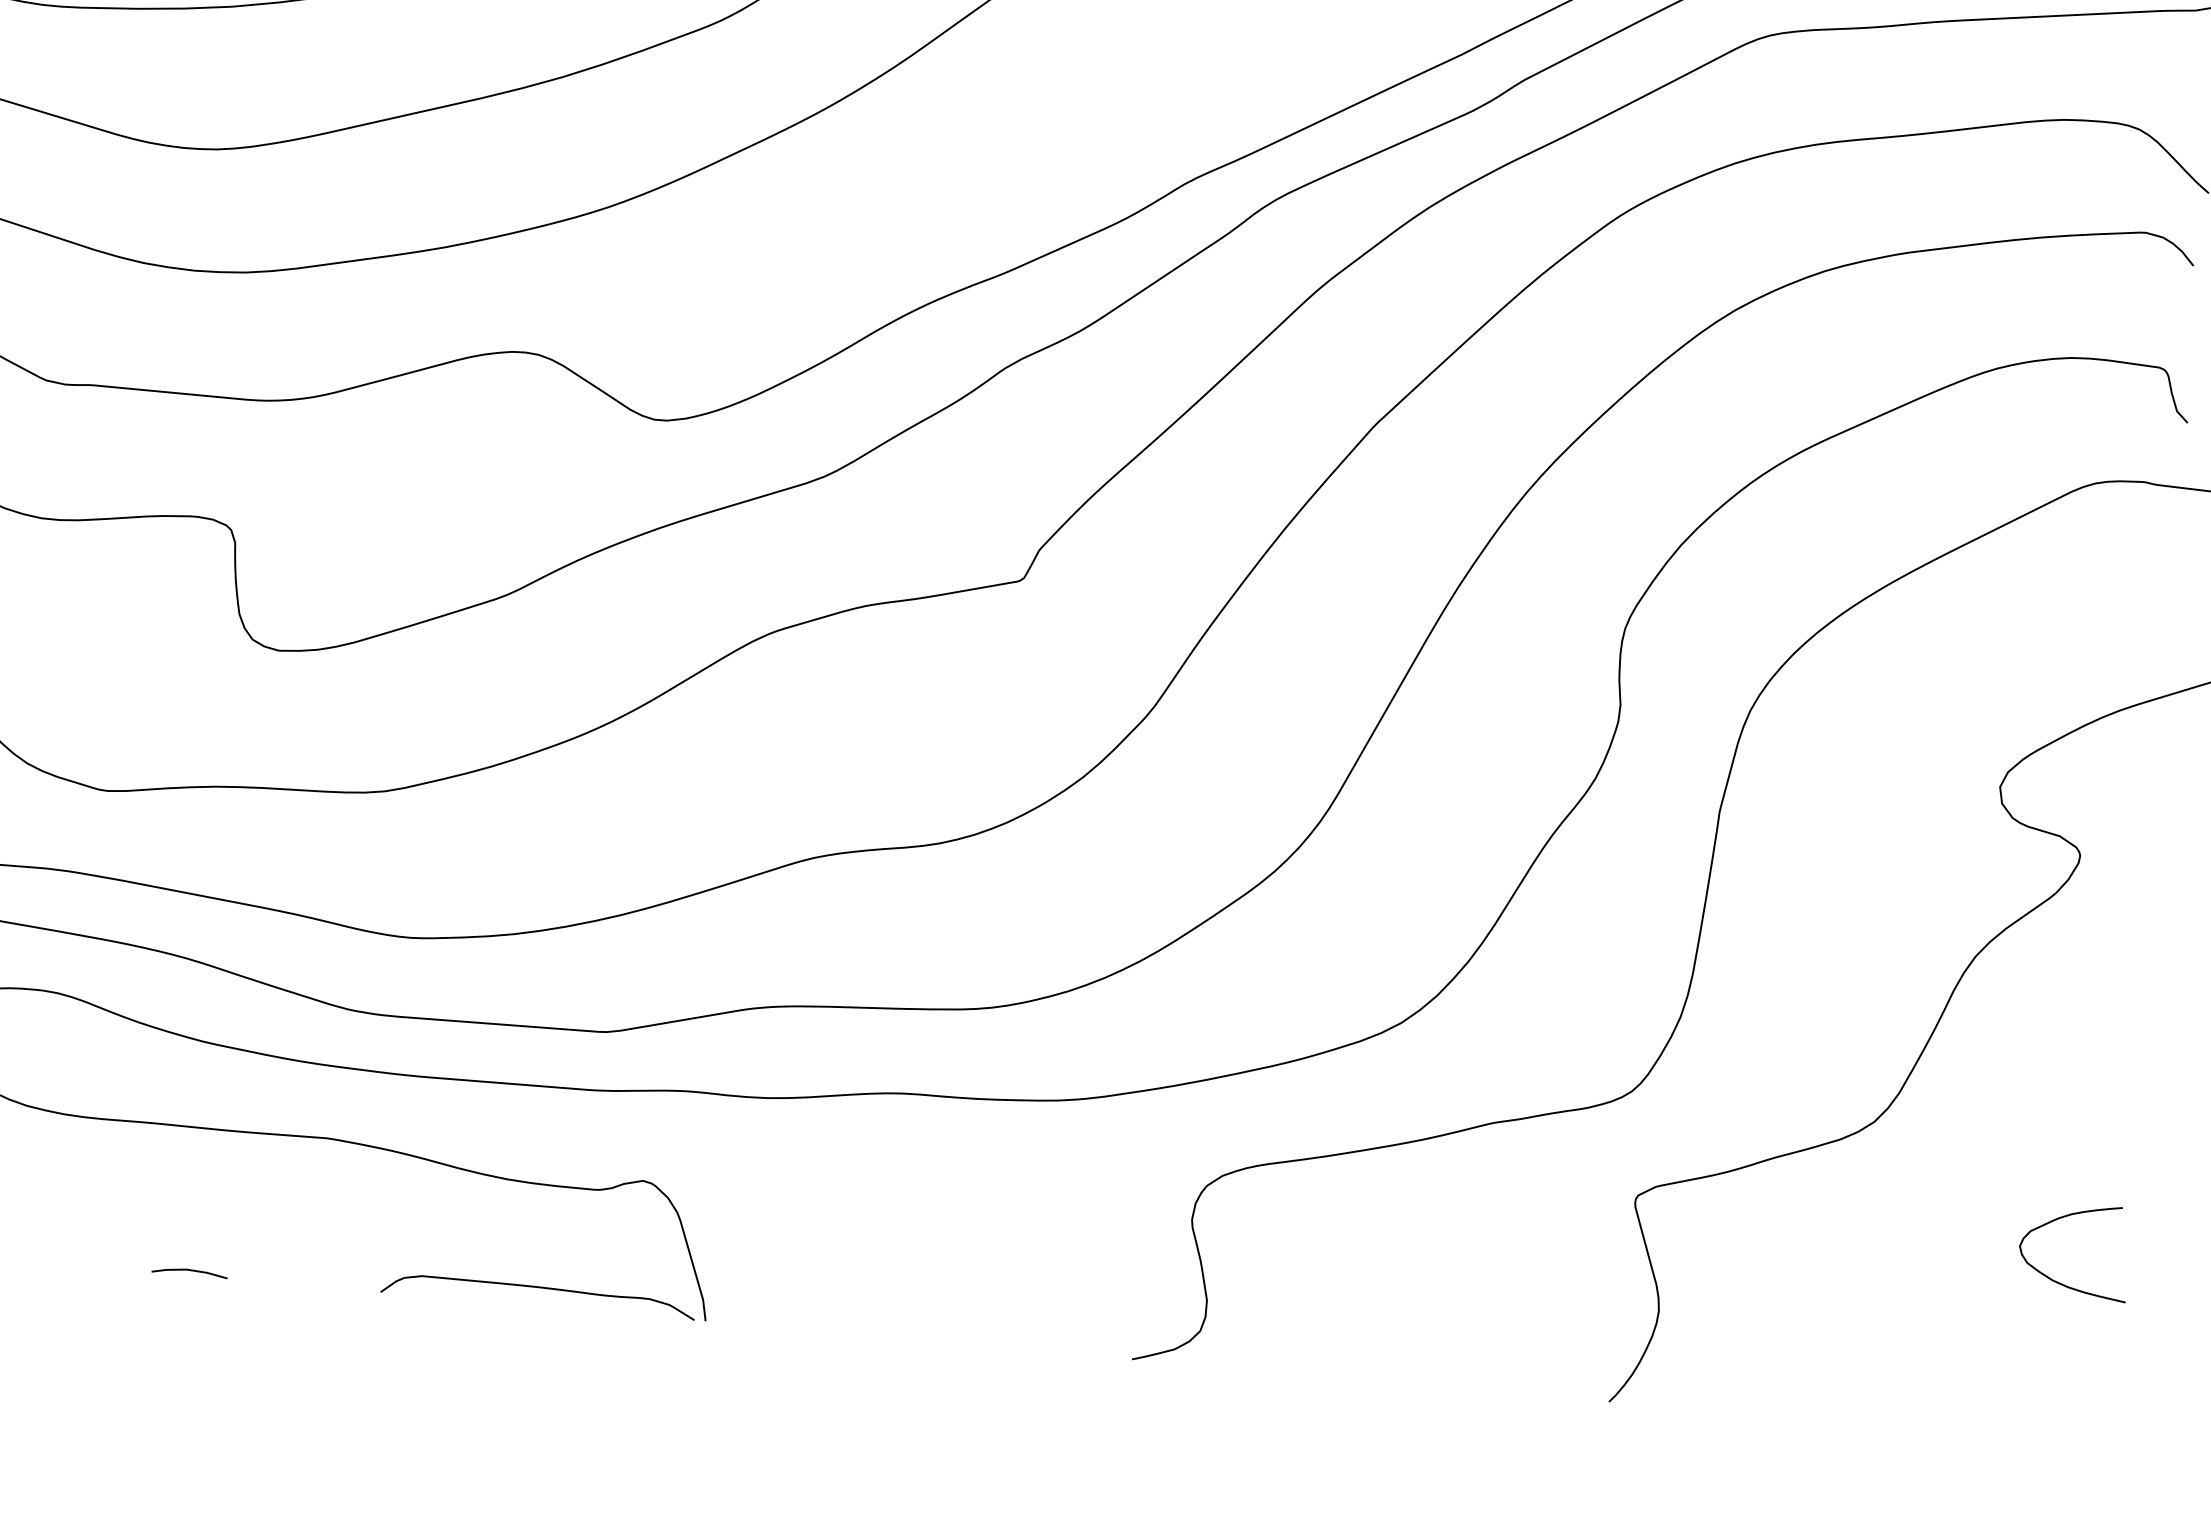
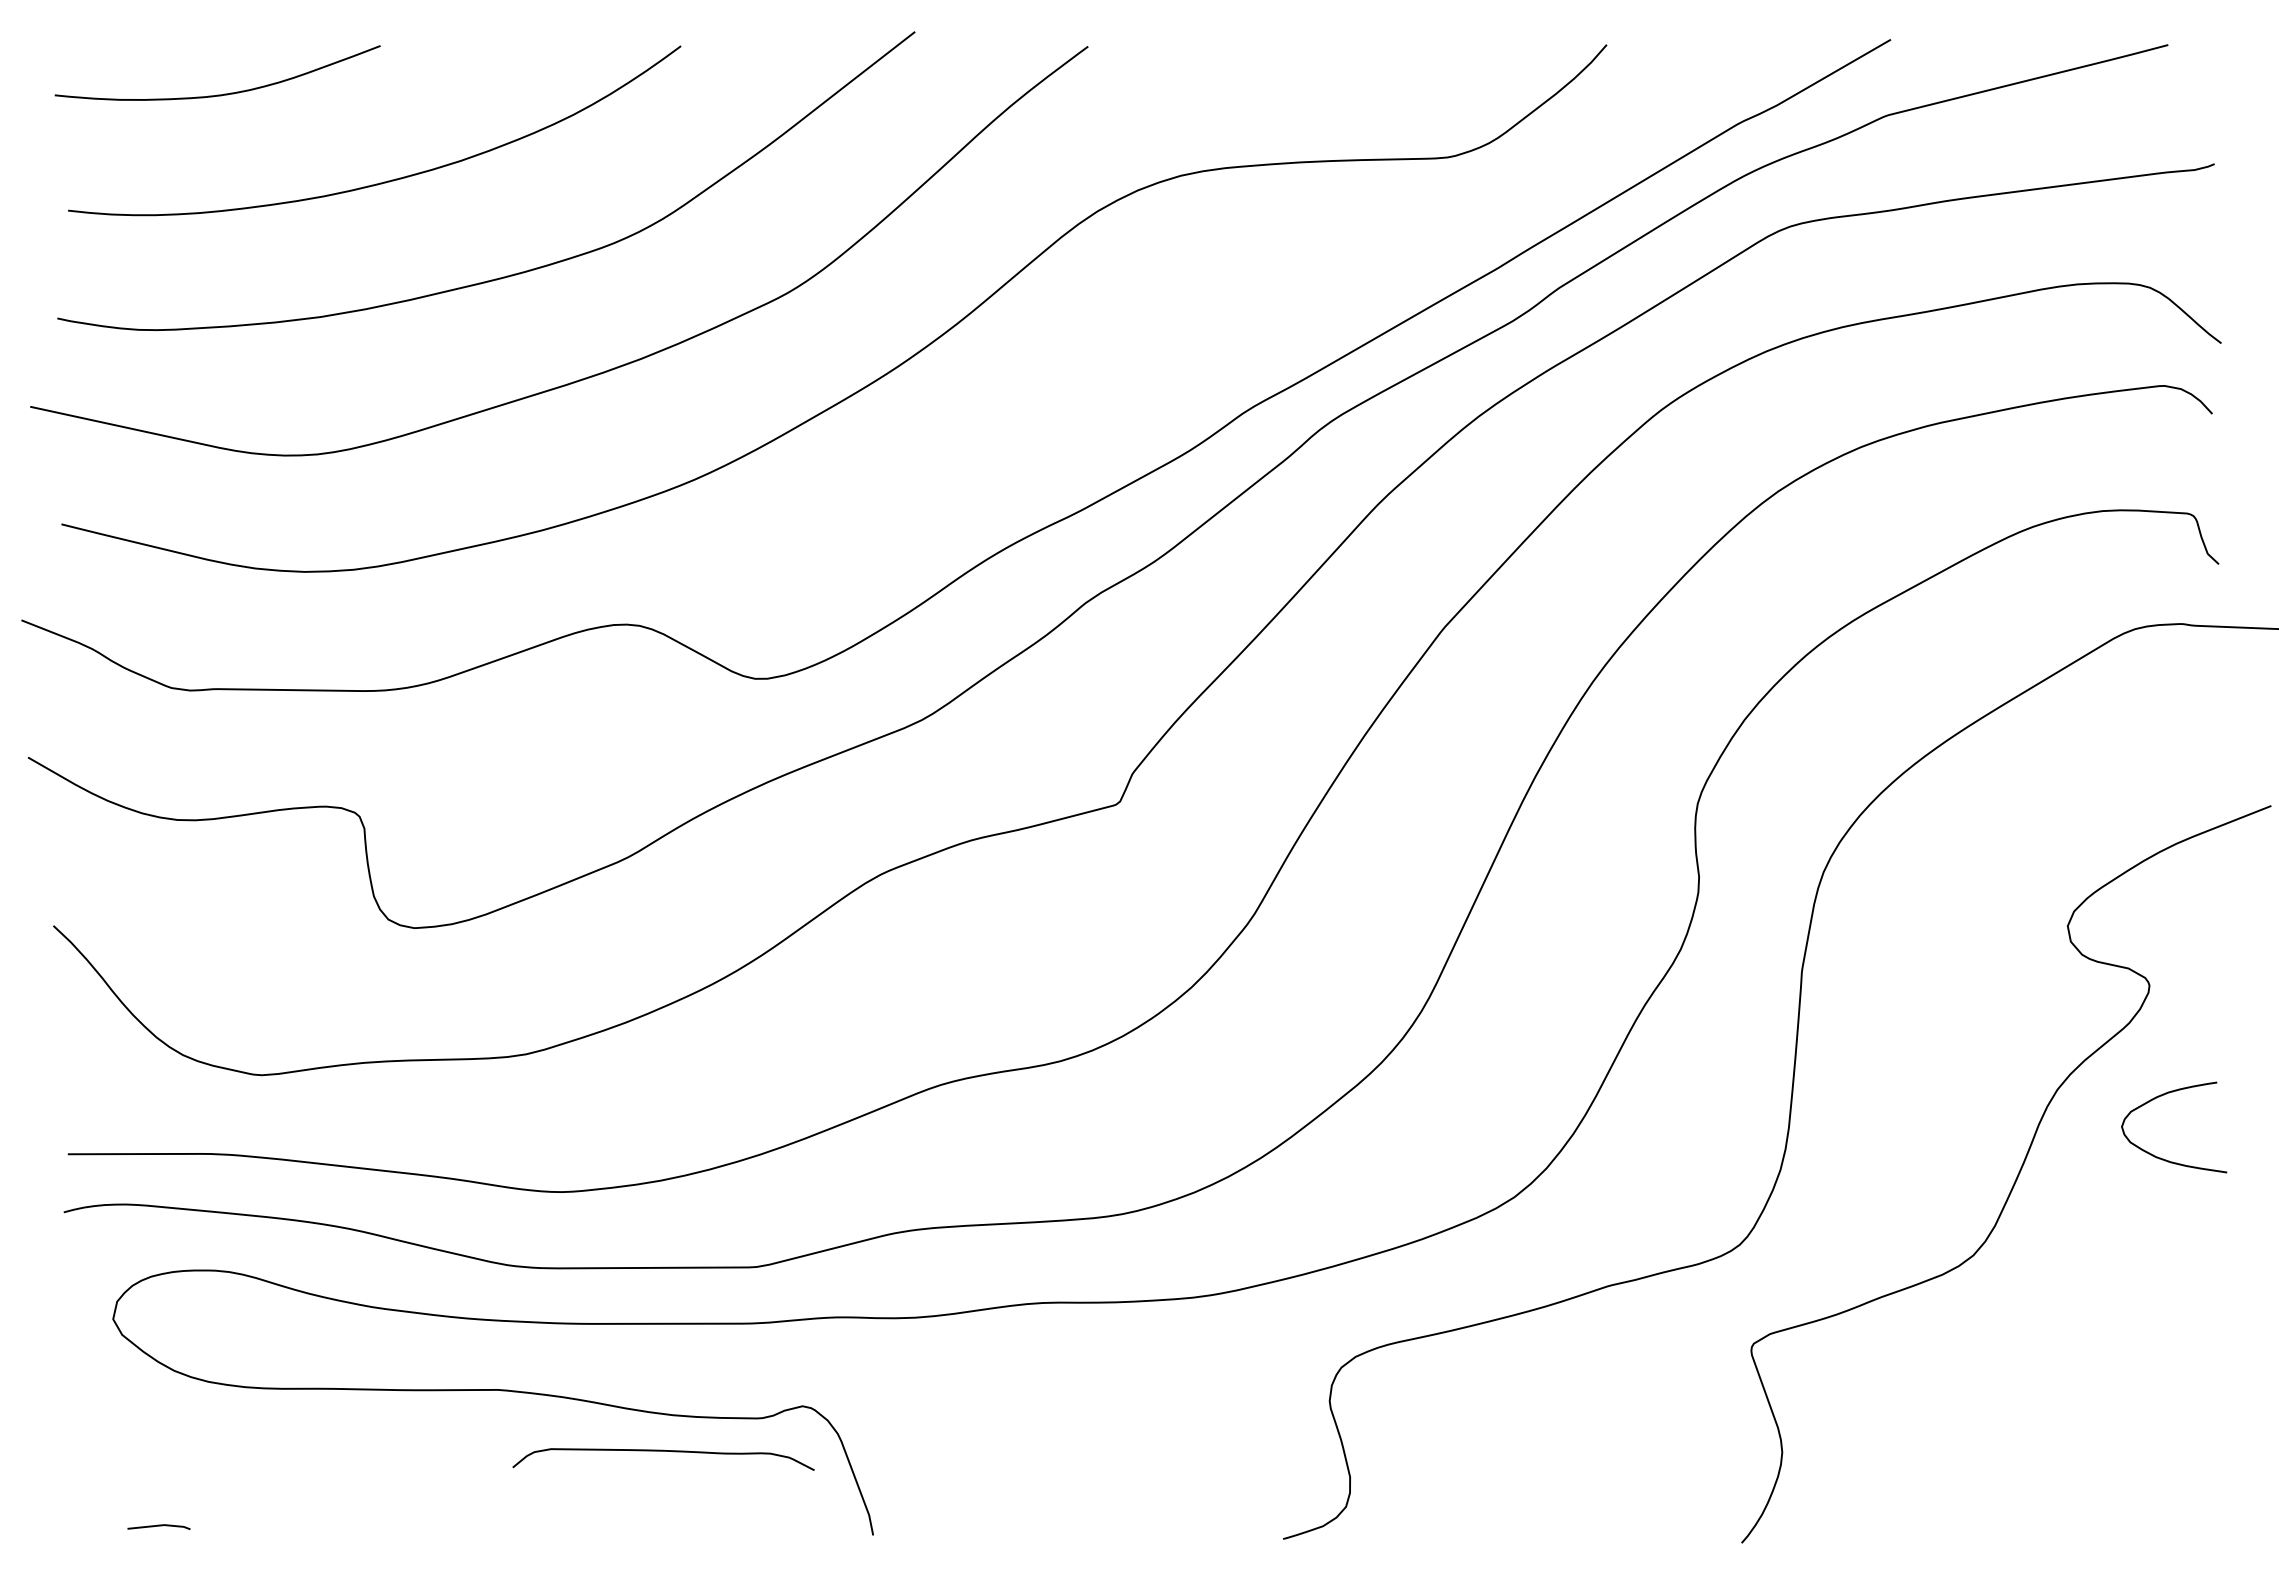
curve: (189, 1271) -> (376, 1527), removed
curve: (2060, 1282) -> (2163, 1158), moved
curve: (538, 1287) -> (663, 1451), moved

